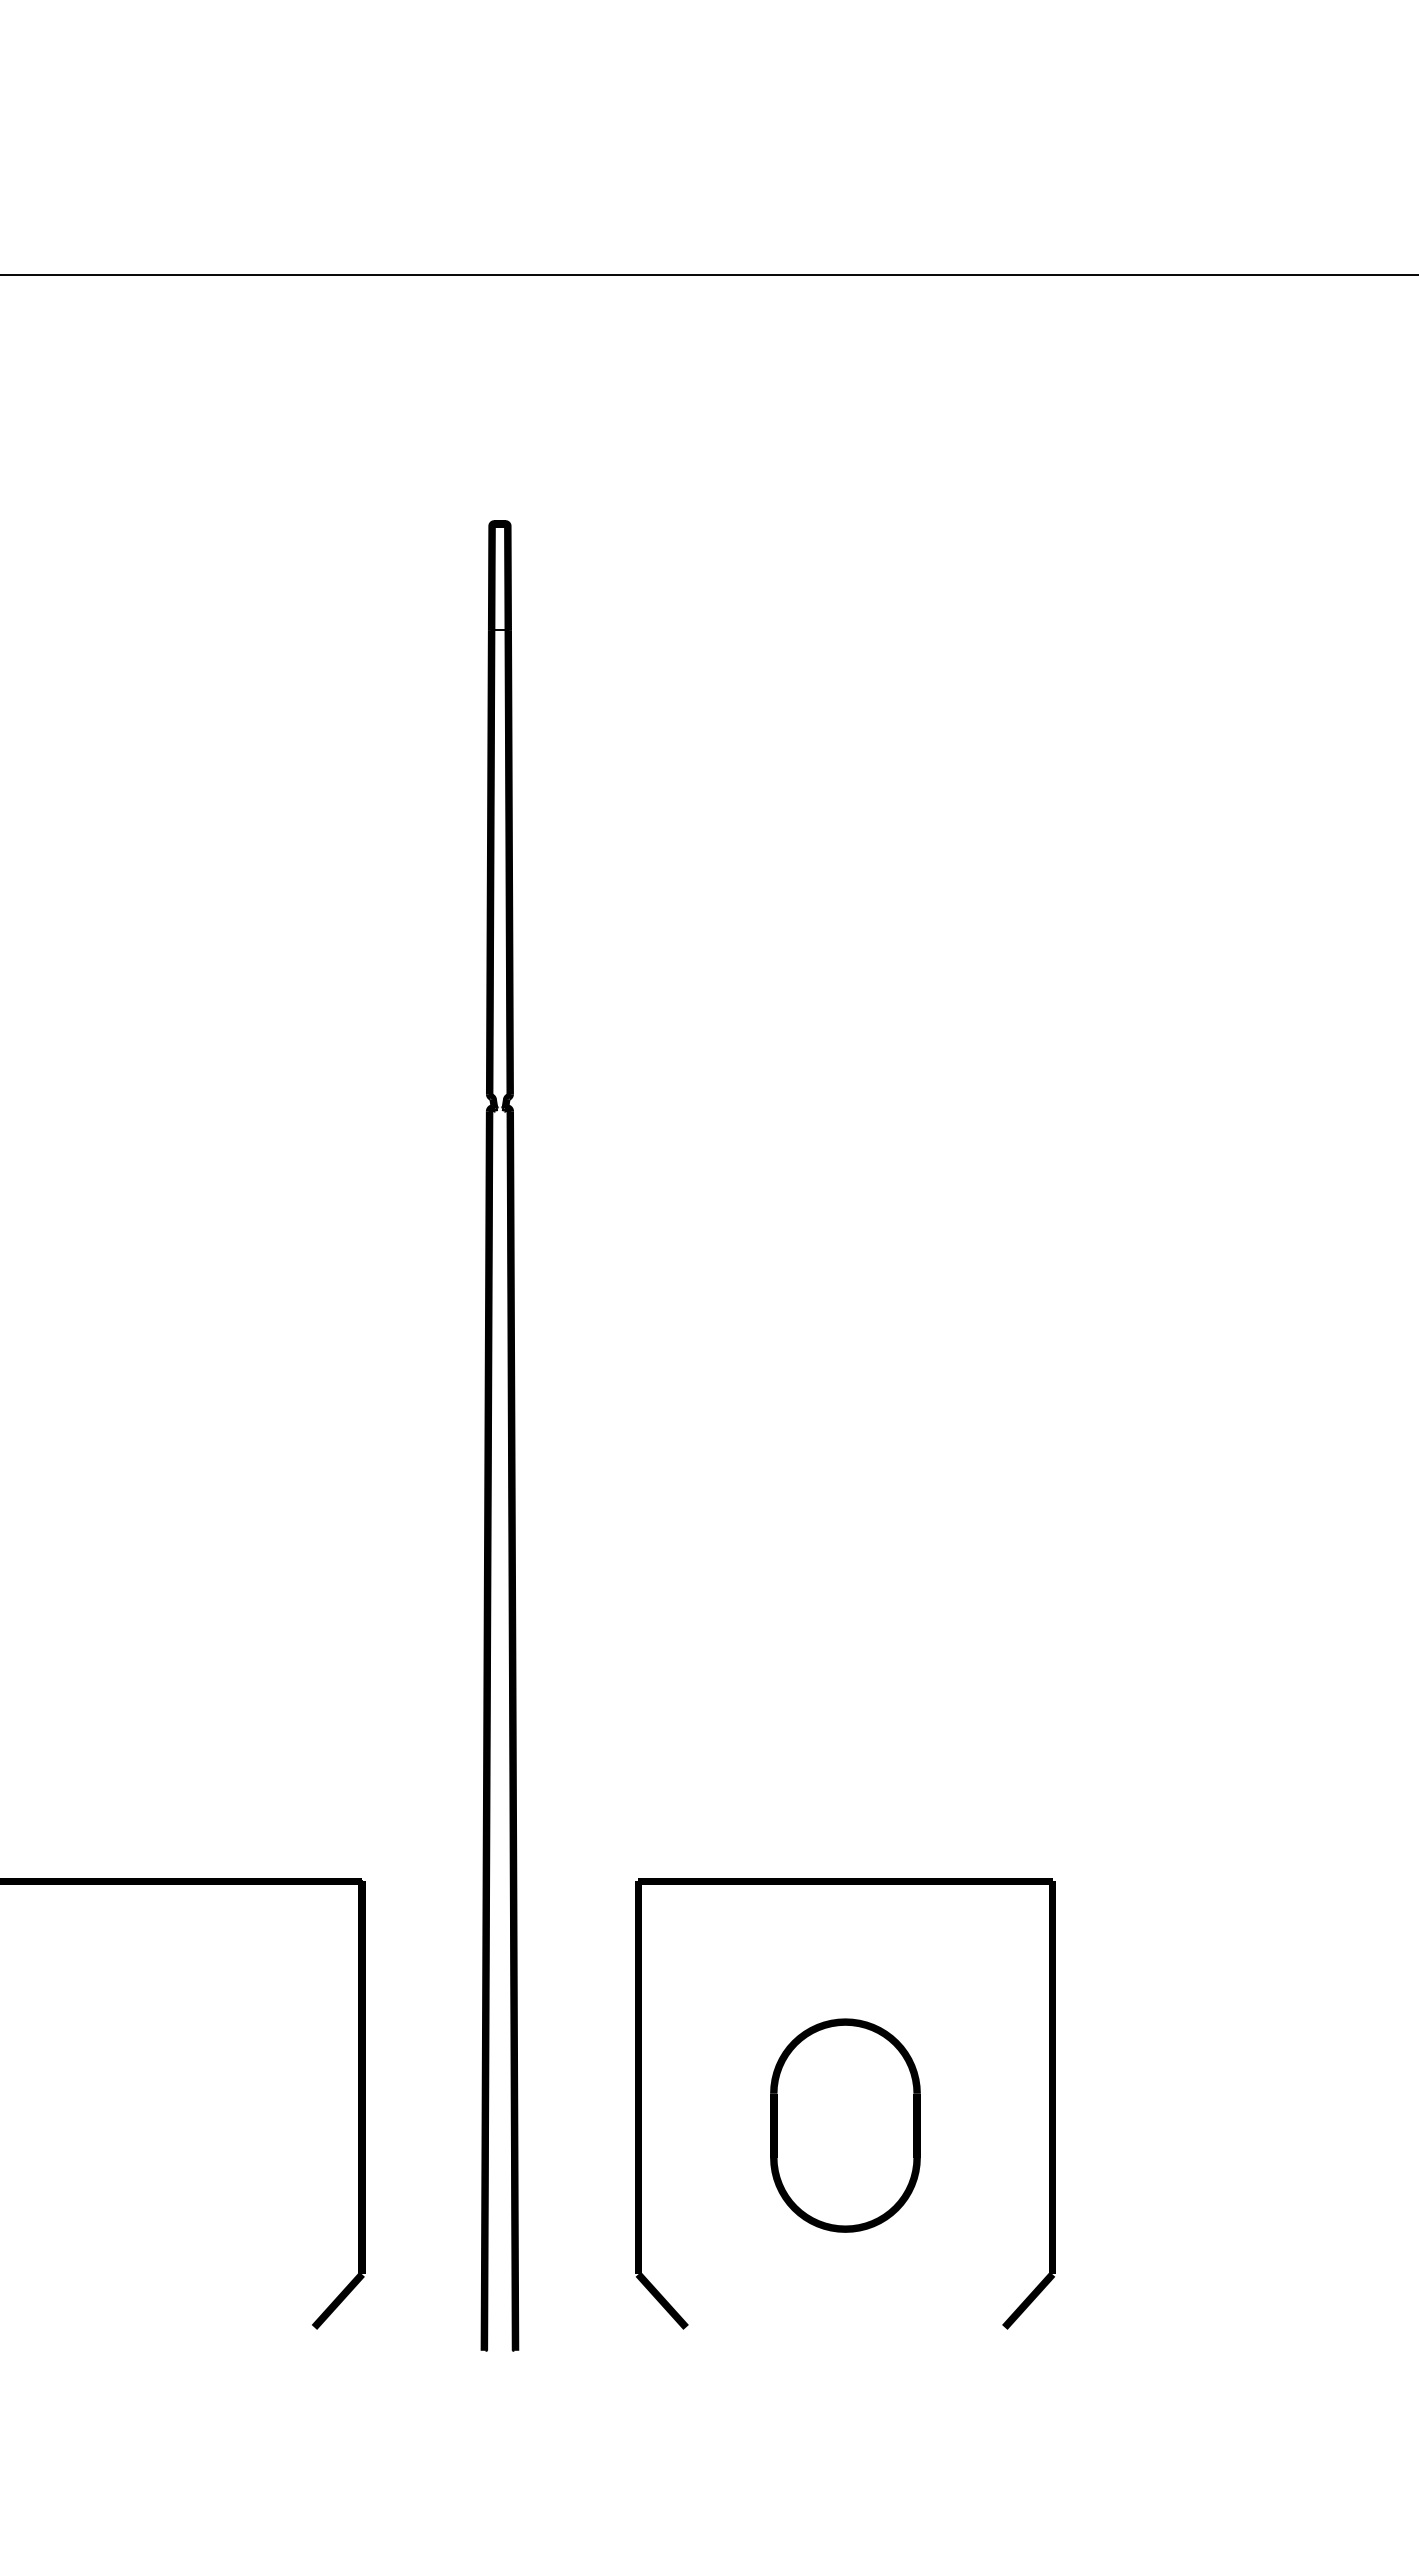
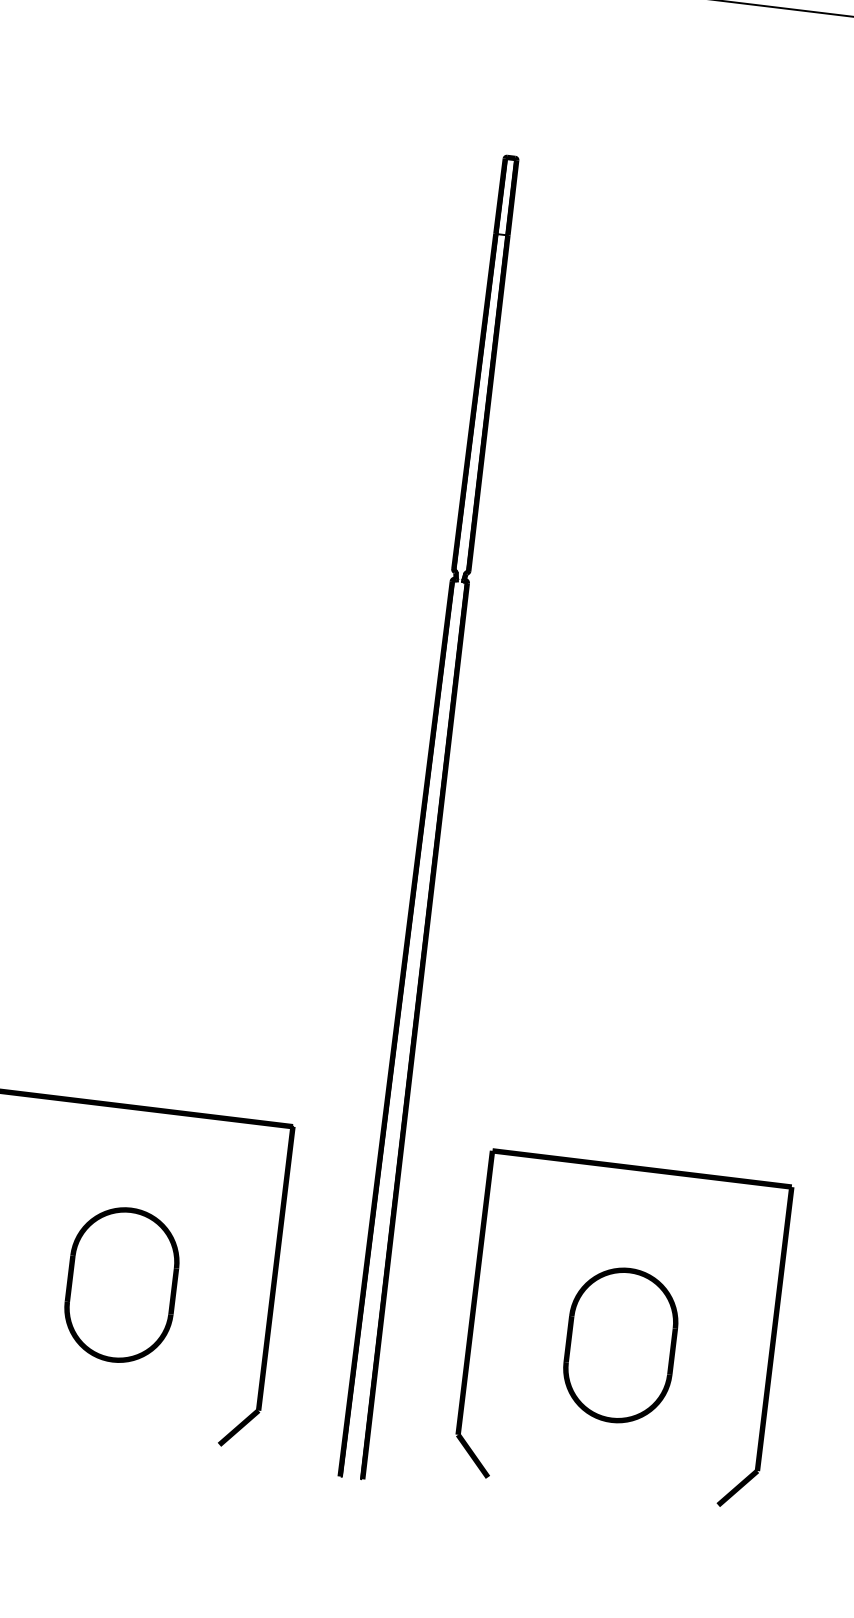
part: (154, 2125) -> (121, 1284), added

